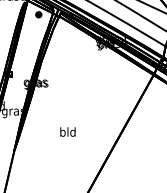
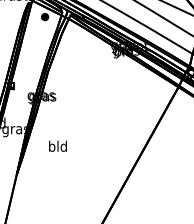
text: (67, 131) -> (57, 145), moved

